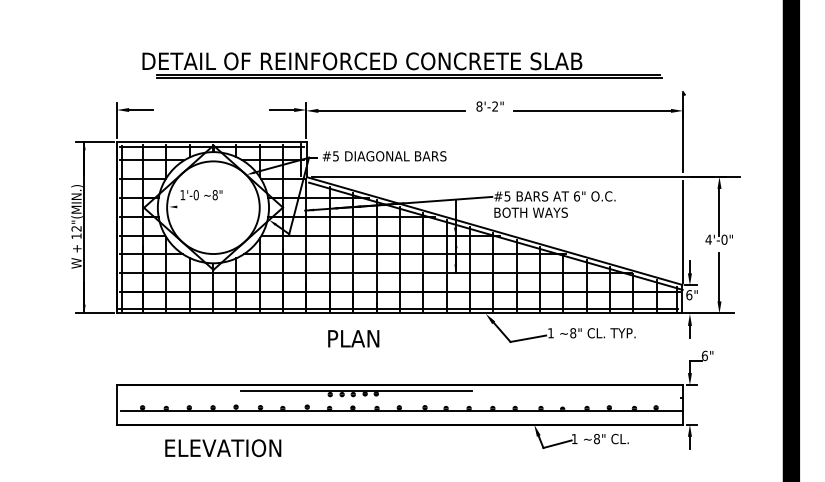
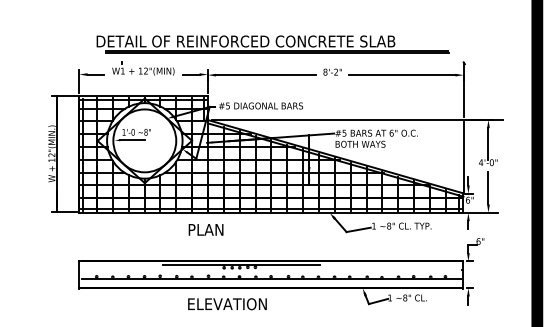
part: (211, 101) -> (143, 68), added
line: (195, 207) -> (132, 140), added
text: (352, 338) -> (205, 229), moved
text: (223, 448) -> (227, 304), moved

